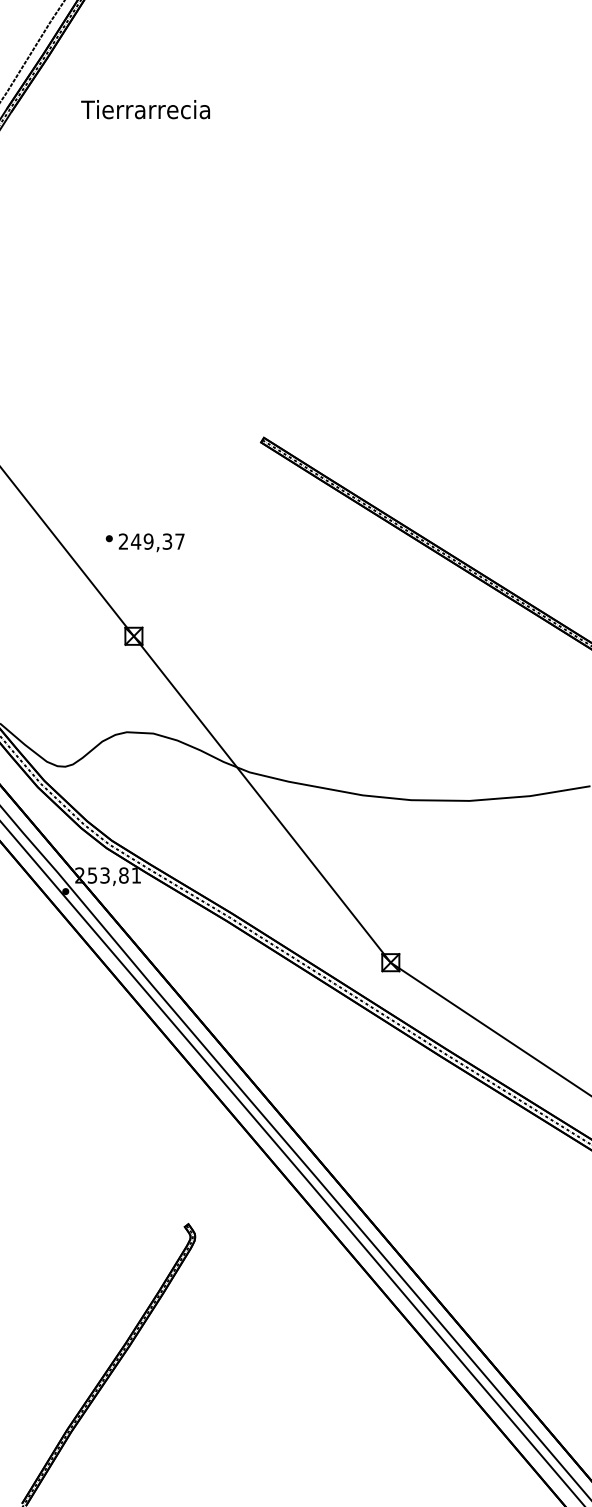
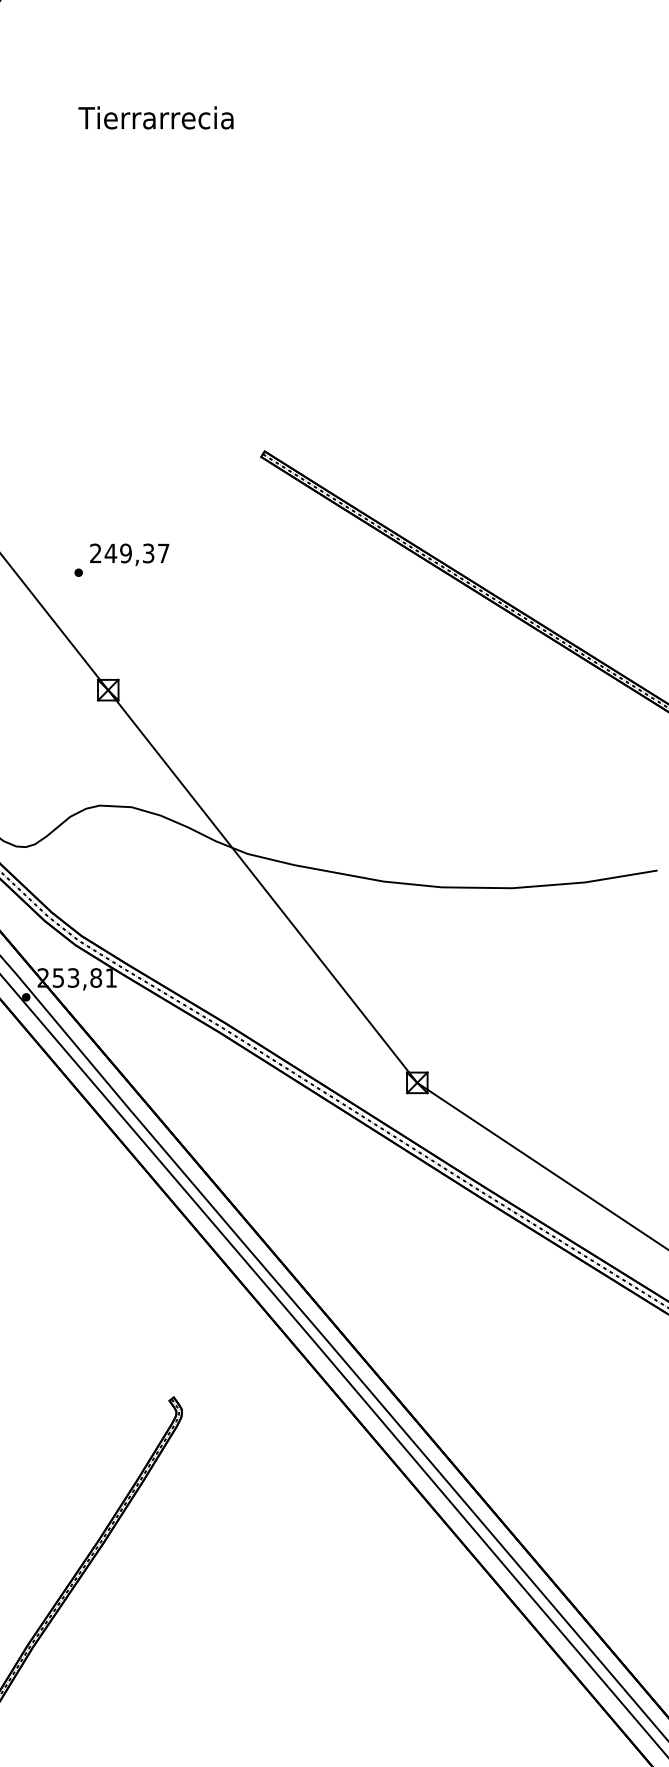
text: (145, 109) -> (155, 117), moved
text: (151, 542) -> (129, 554), moved

